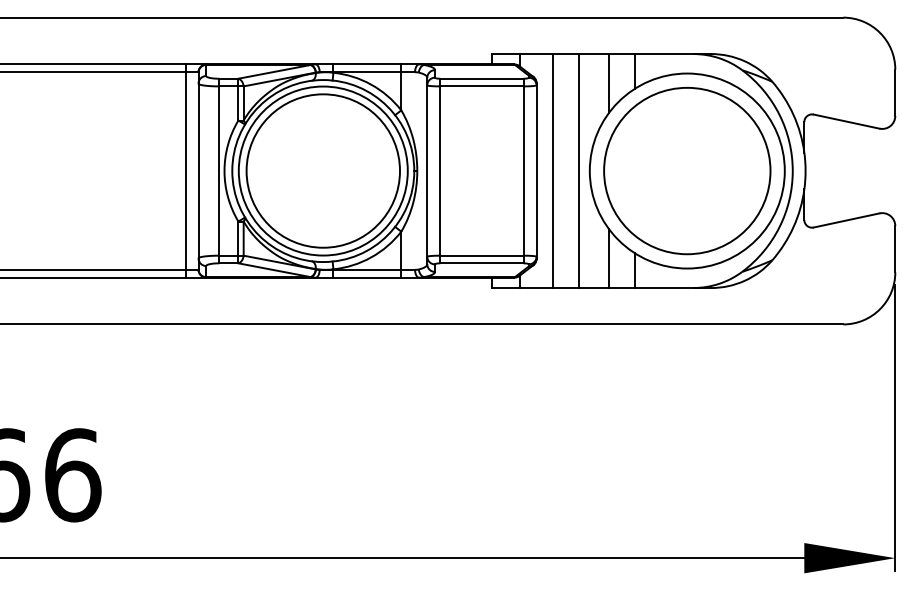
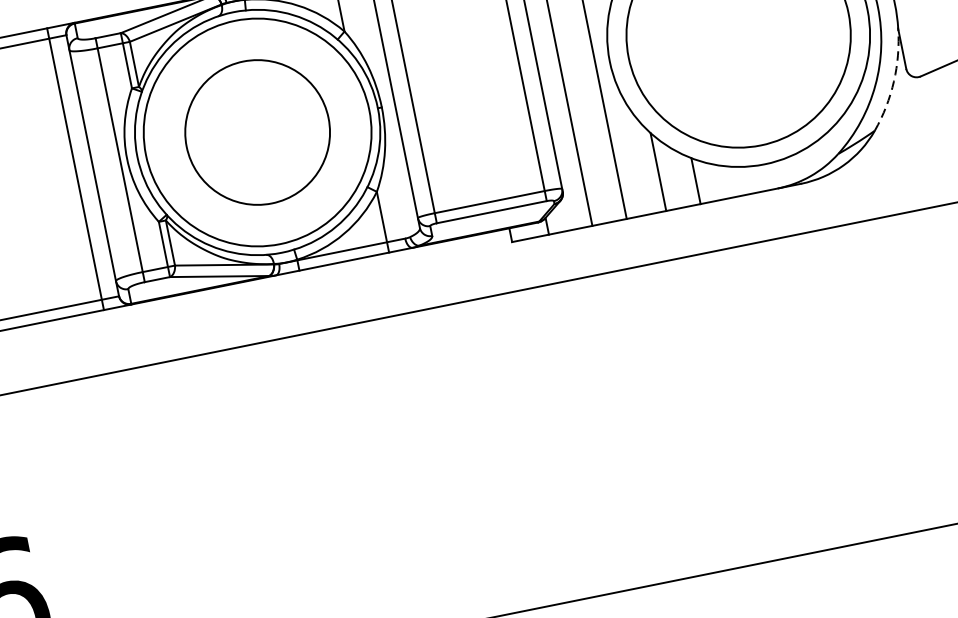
circle: (323, 170) -> (257, 131), size x0.7
arc: (793, 227) -> (894, 81), solid -> dashed

